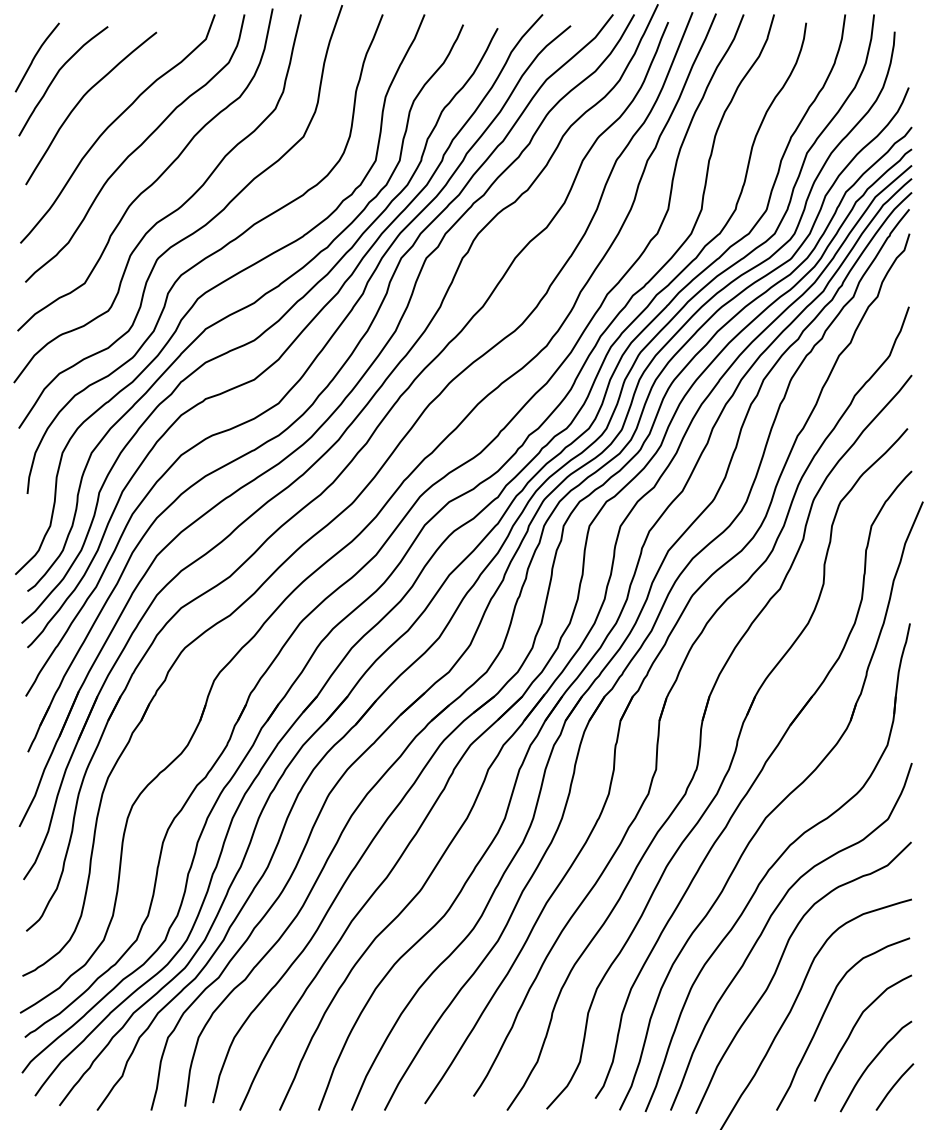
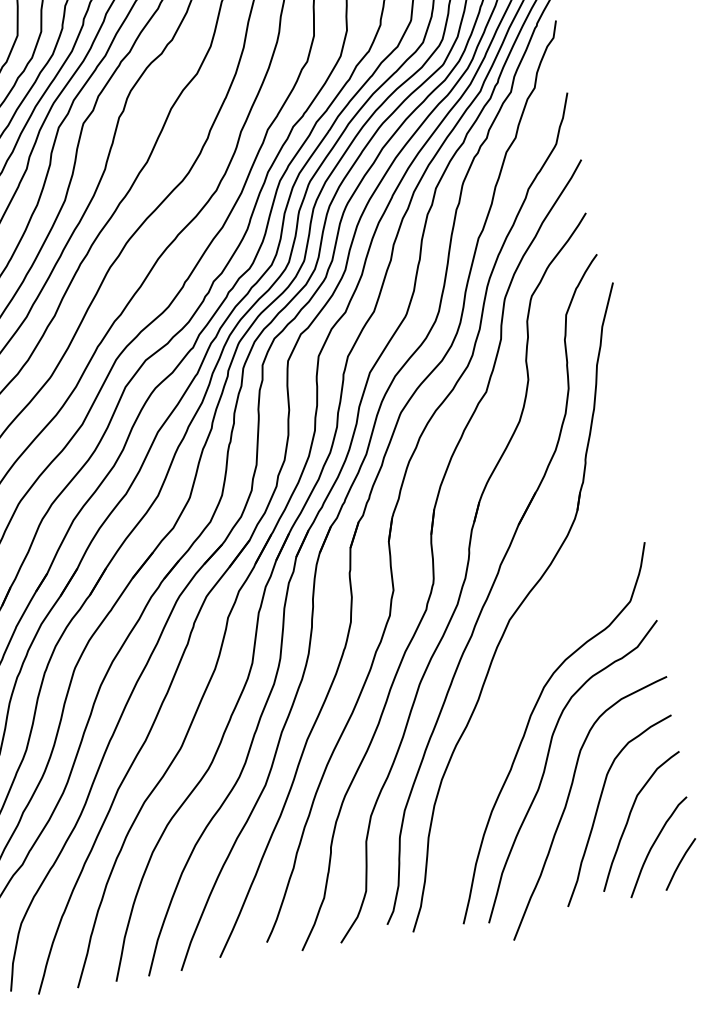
part: (777, 867) -> (529, 667), removed

